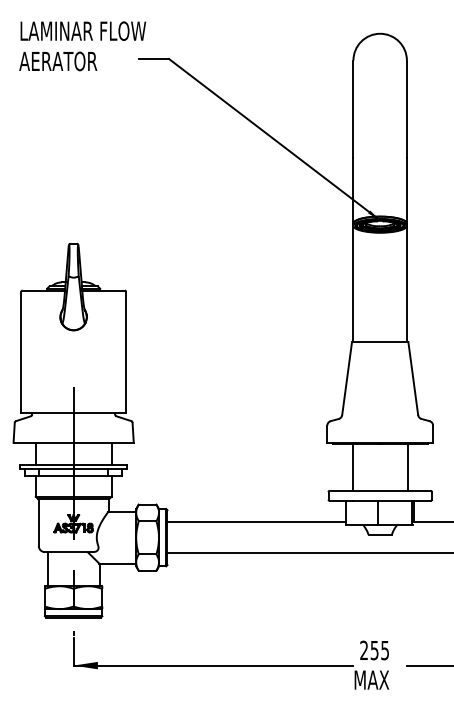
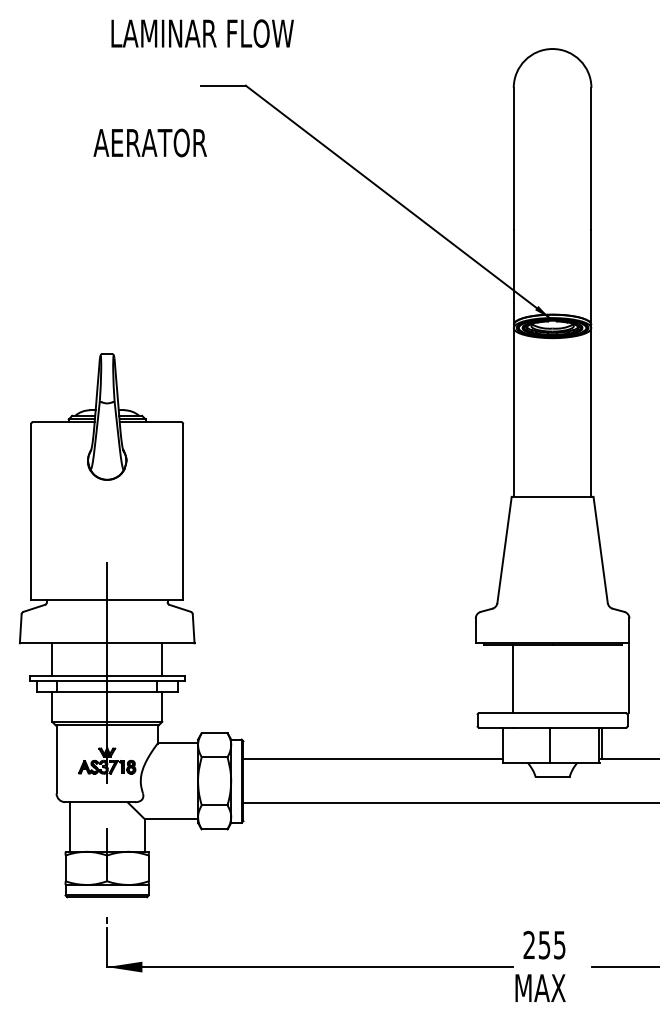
text: (82, 30) -> (201, 32), moved
text: (58, 61) -> (150, 143), moved
line: (407, 466) -> (628, 677), moved

